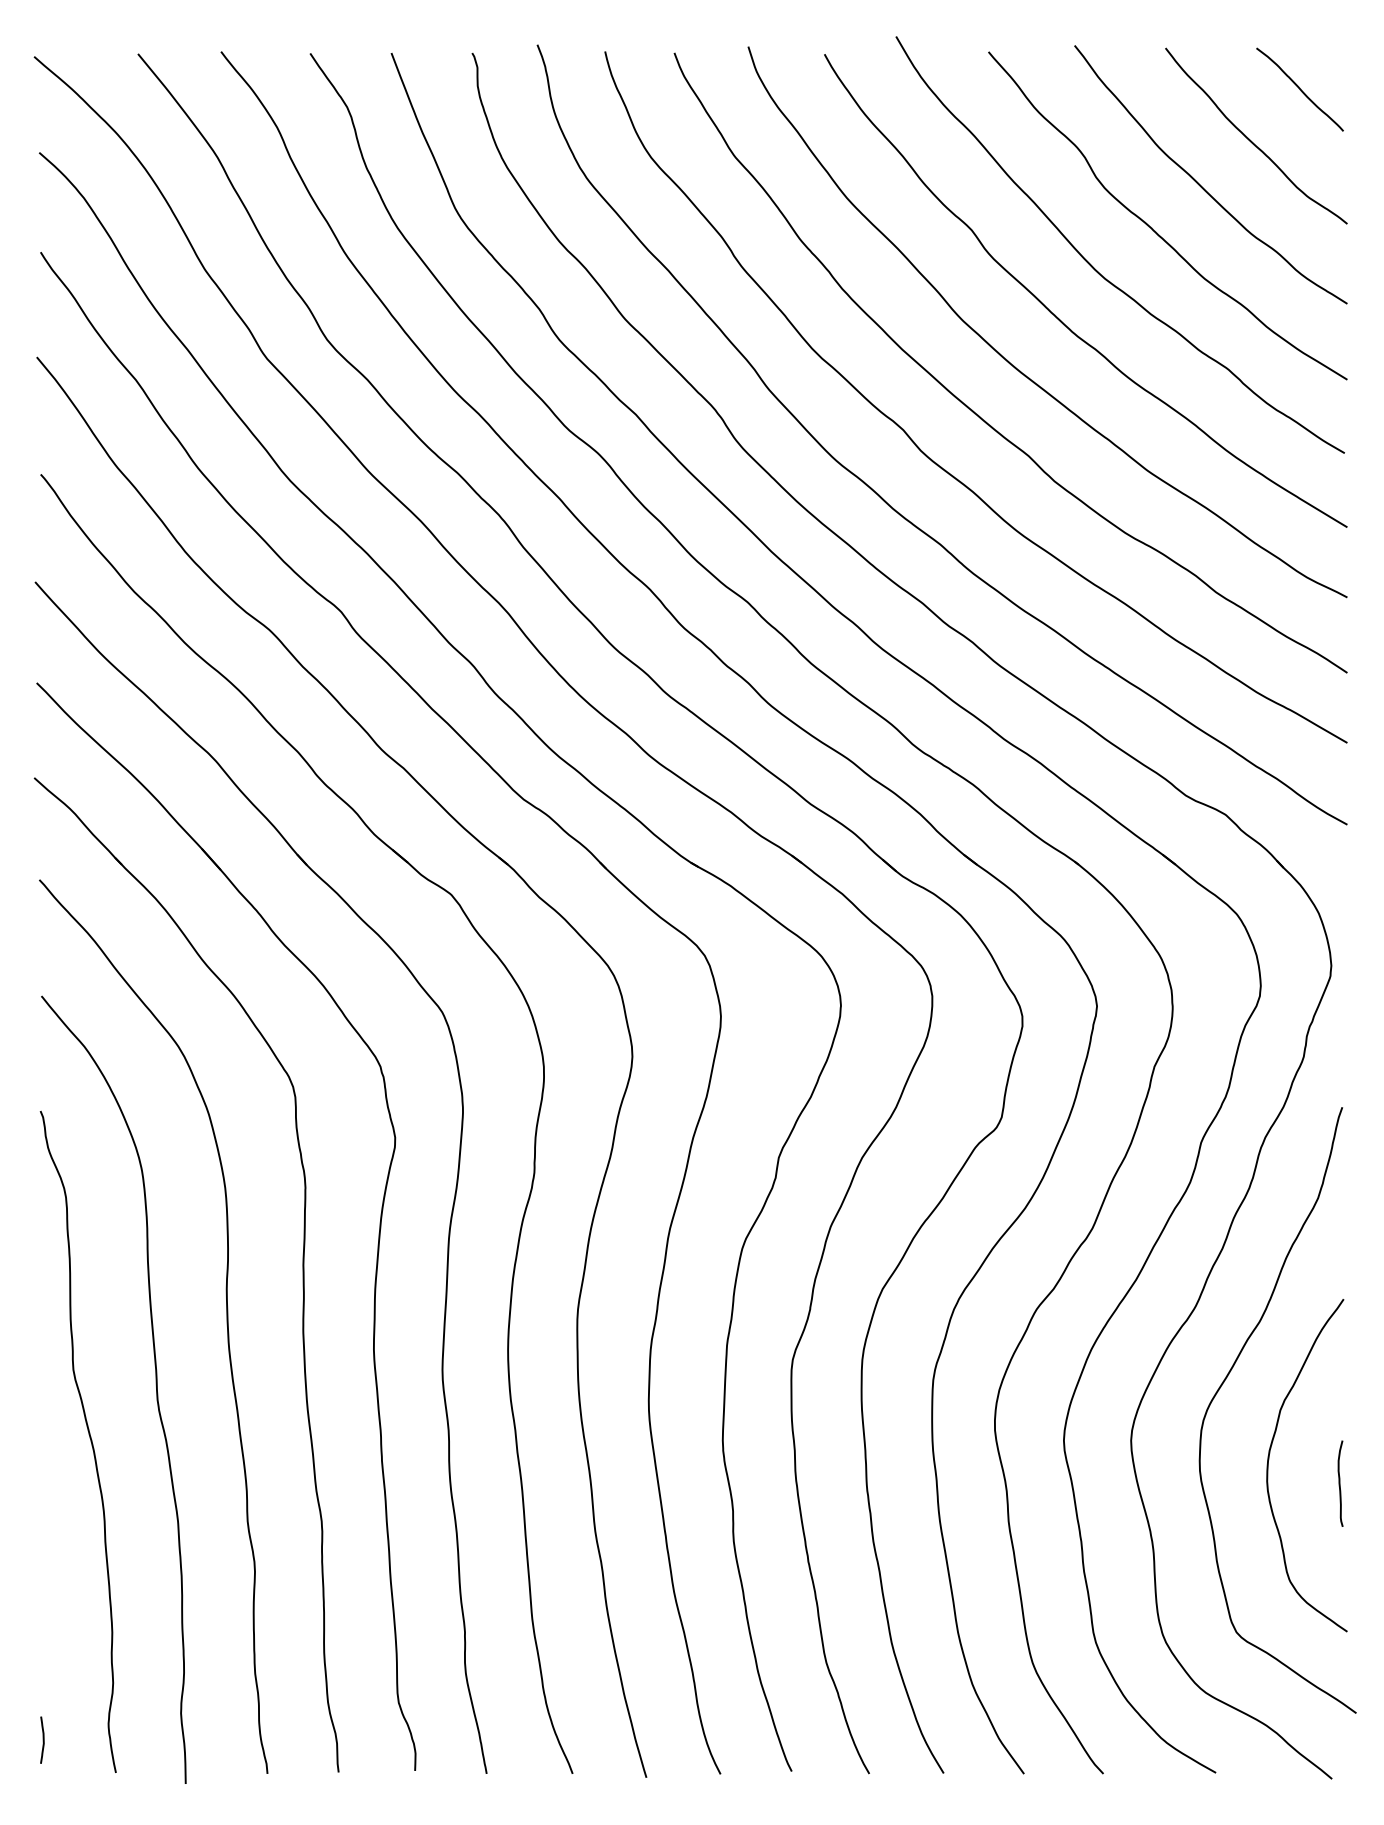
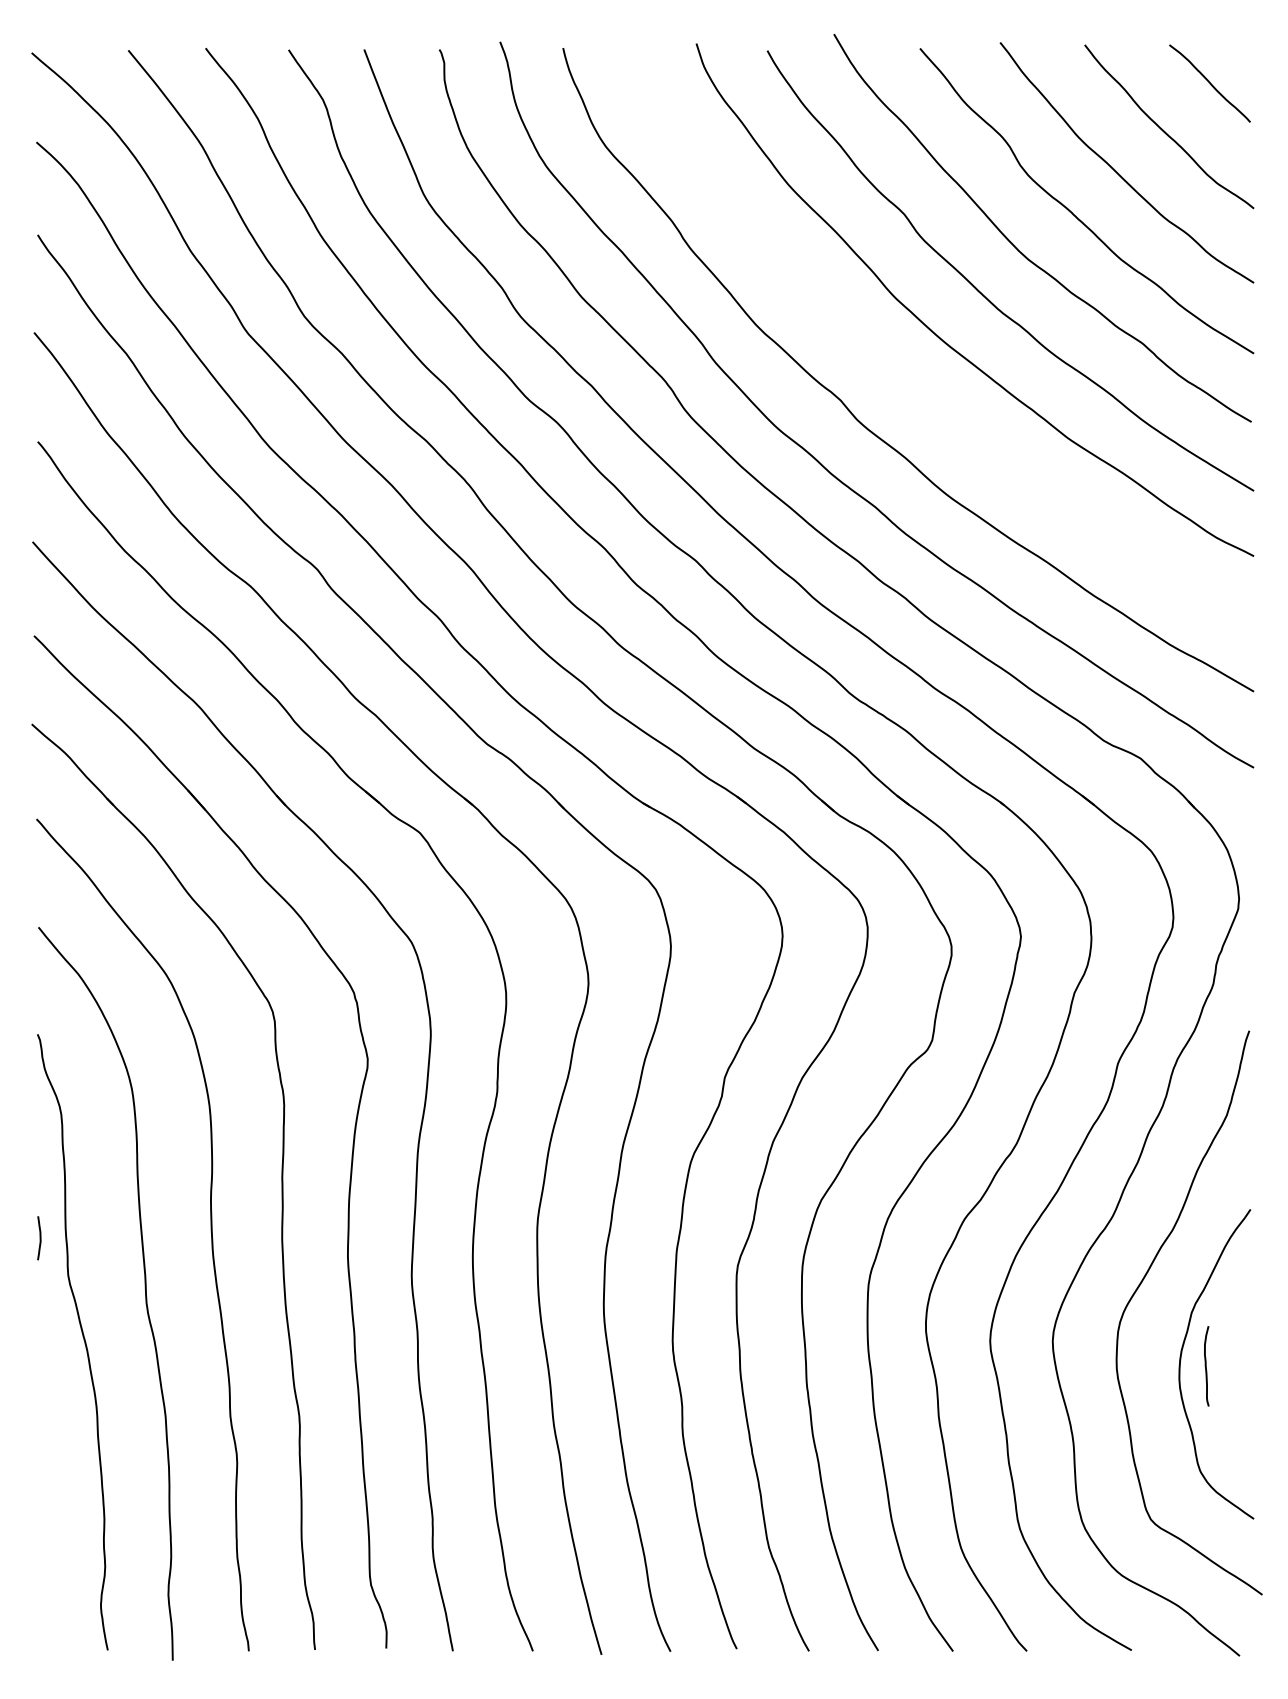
curve: (972, 409) -> (905, 381), removed
curve: (1340, 1483) -> (1206, 1366), moved
curve: (42, 1739) -> (39, 1237), moved

